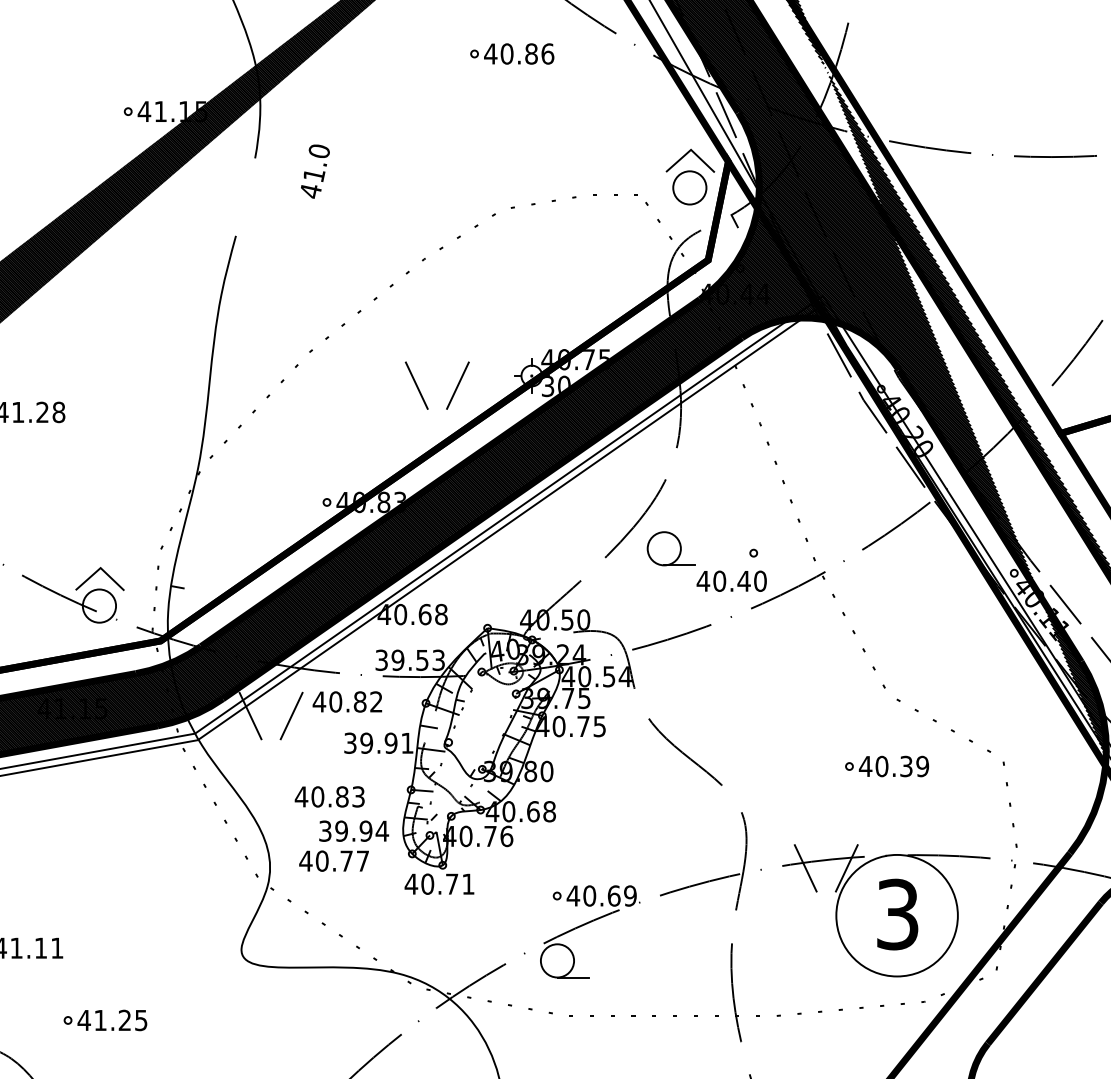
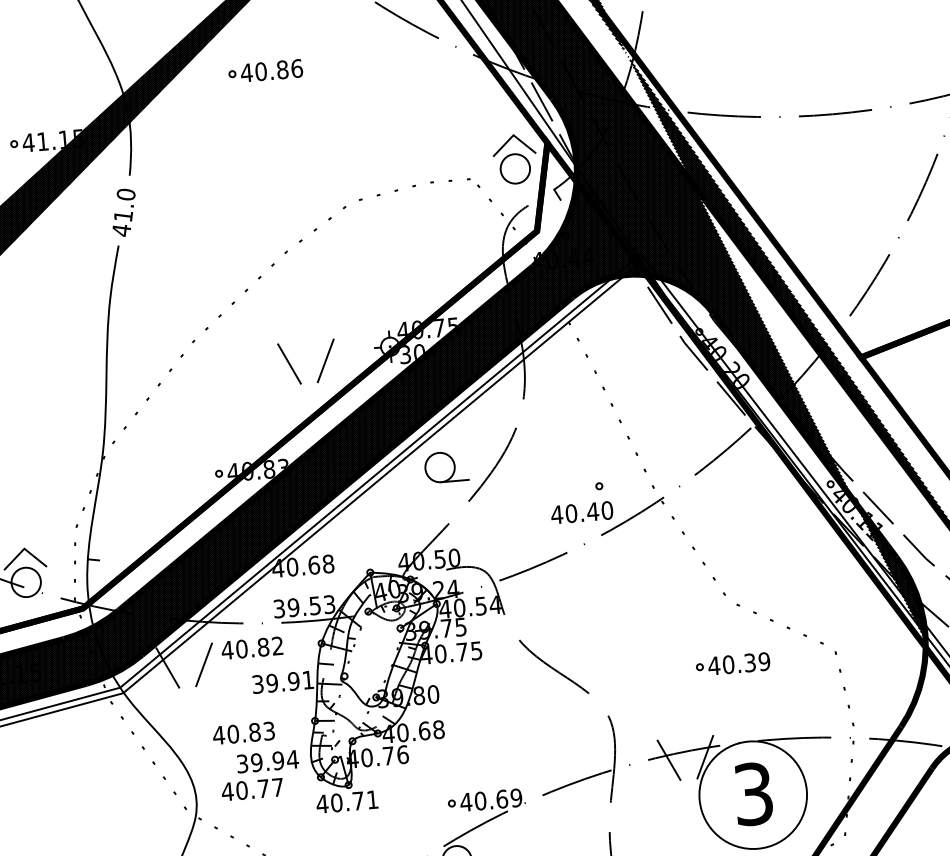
part: (512, 53) -> (265, 70), moved
text: (315, 171) -> (124, 212), moved
part: (670, 548) -> (445, 466), moved

